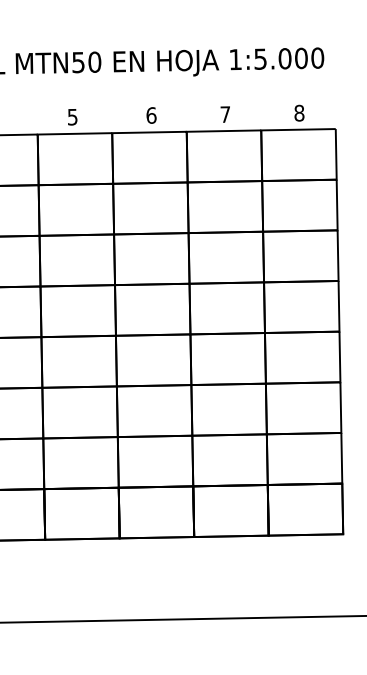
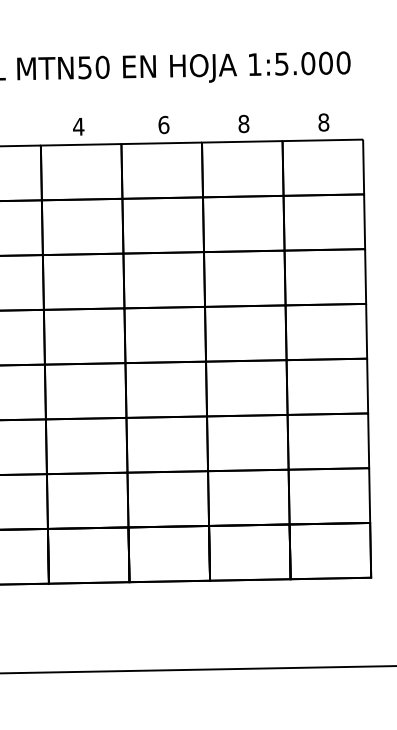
text: (225, 114) -> (243, 123), 7 -> 8
text: (72, 116) -> (78, 126), 5 -> 4

